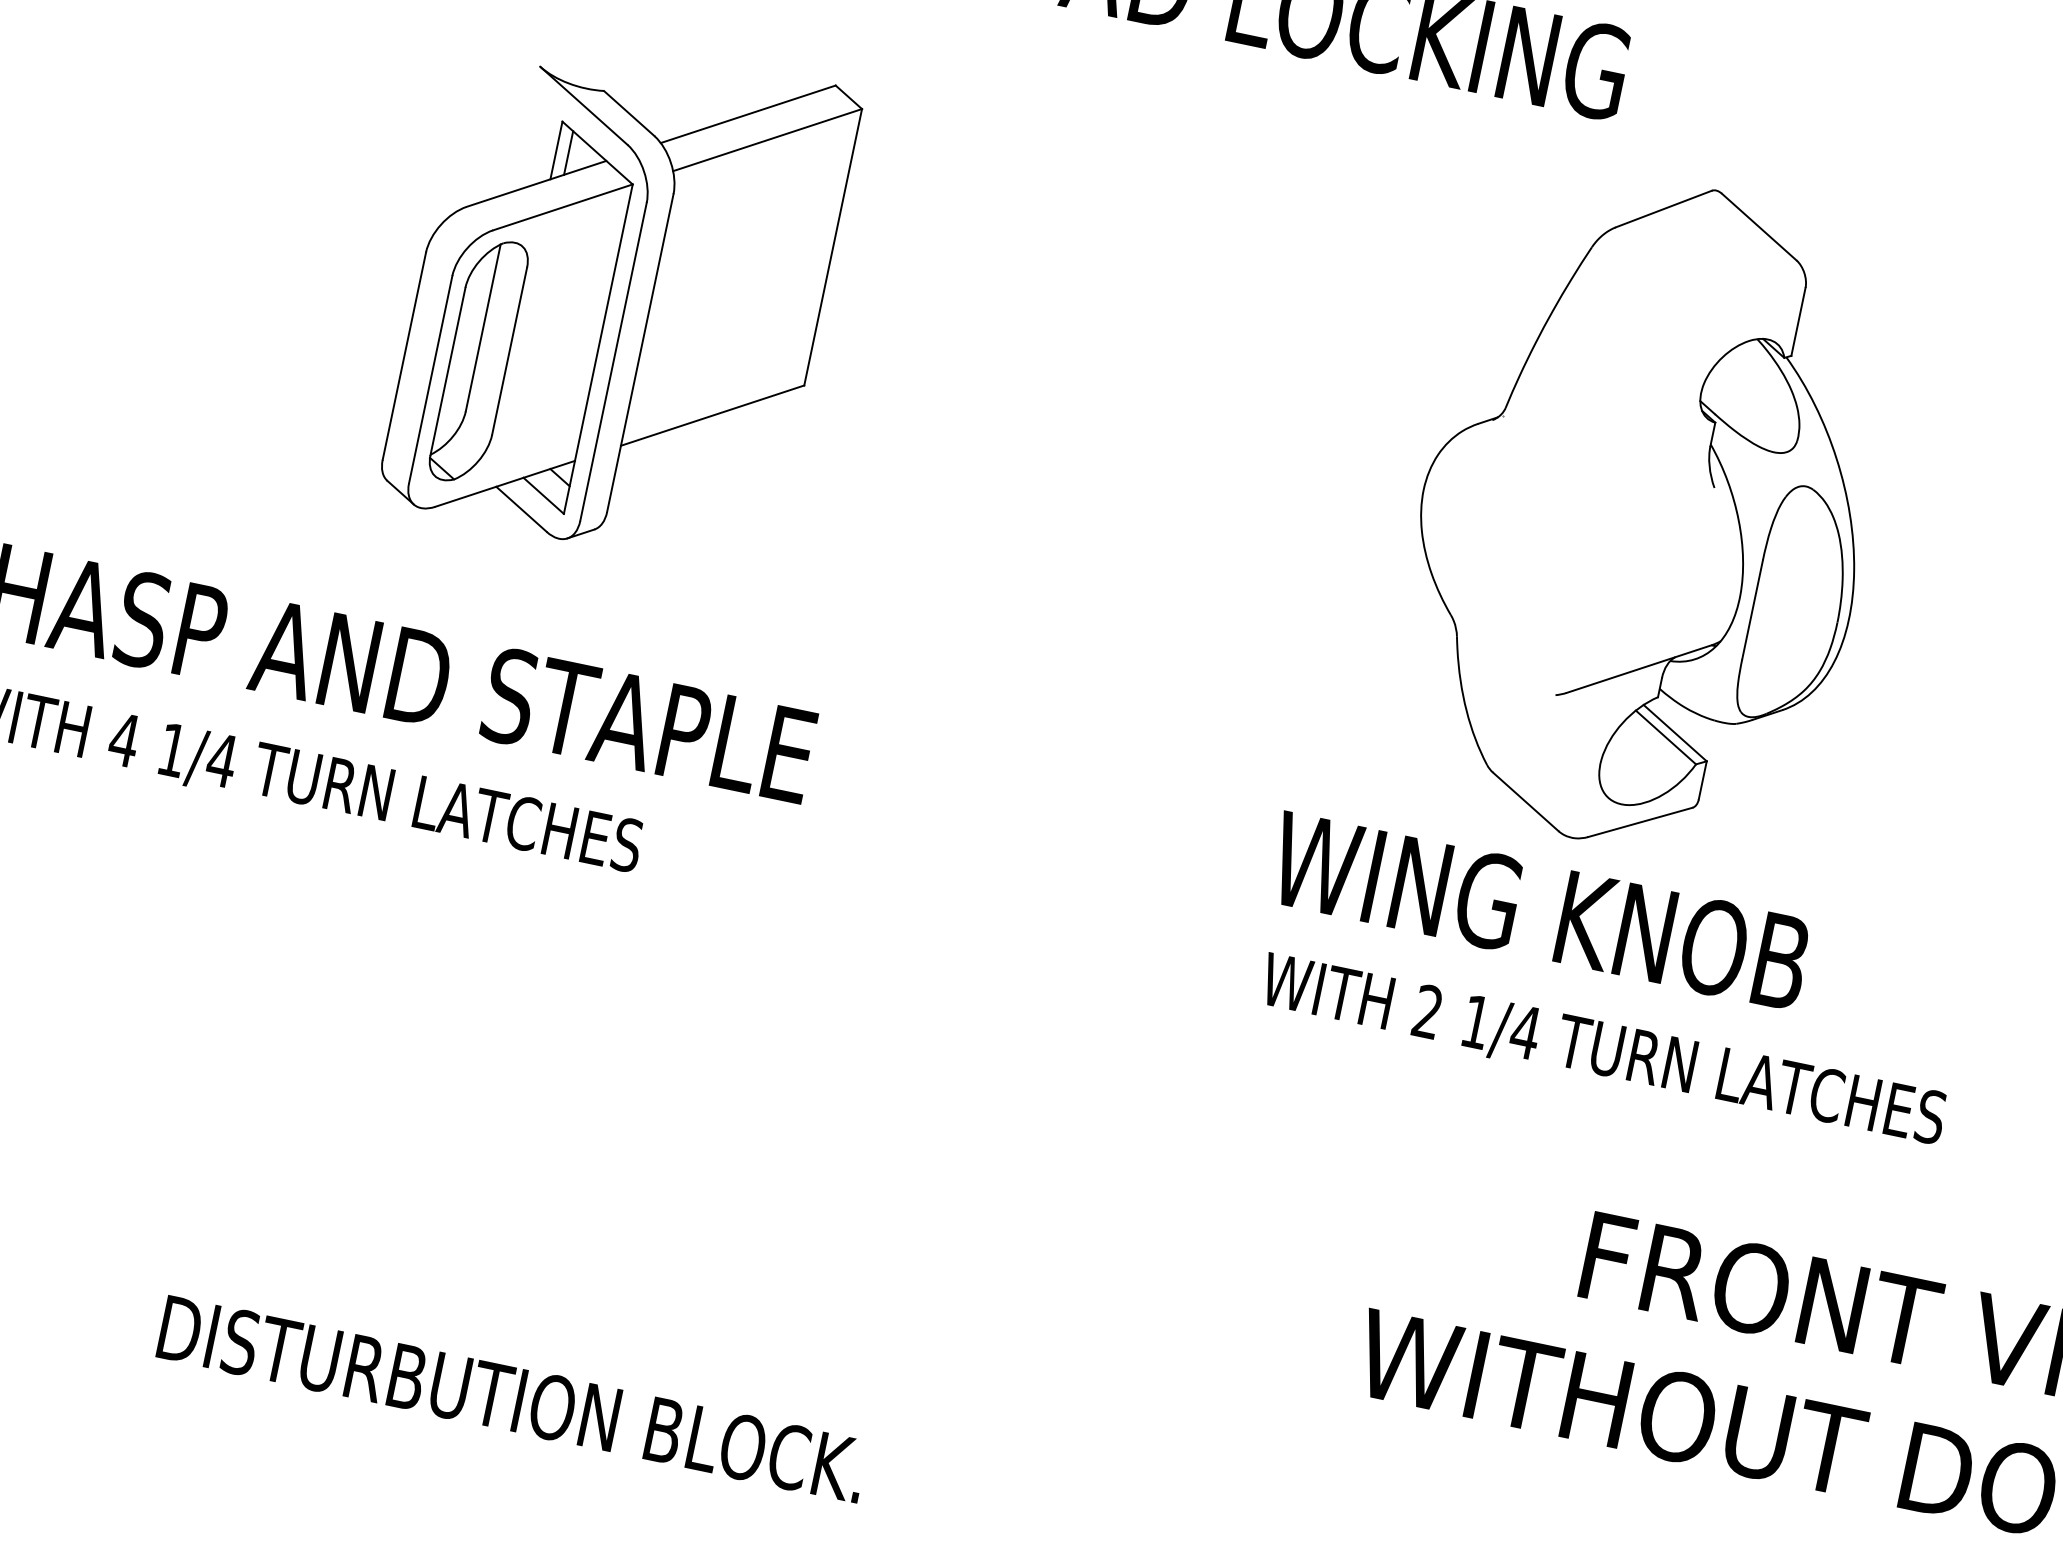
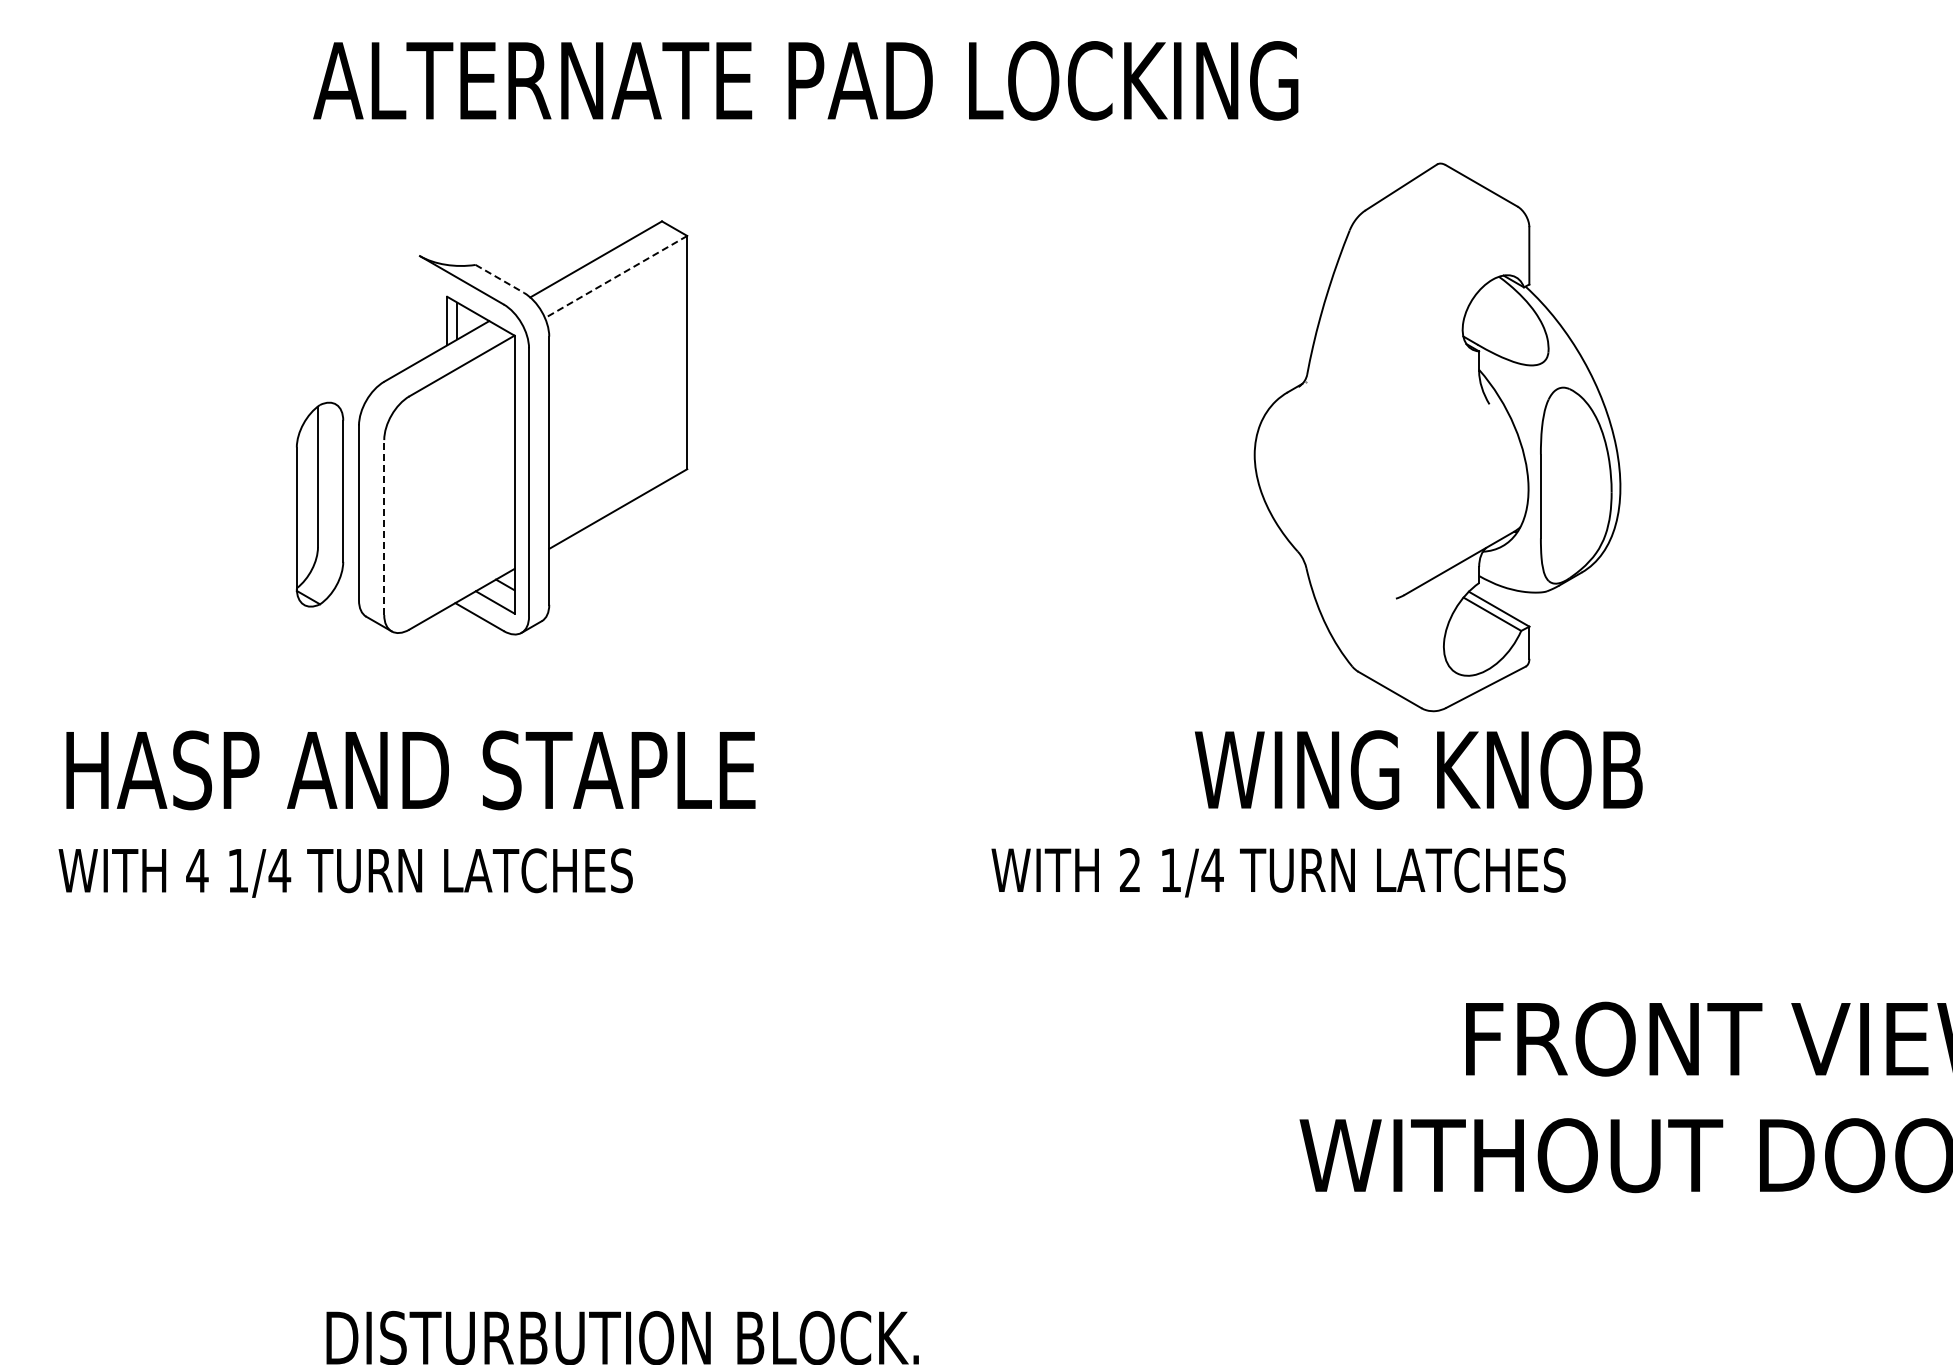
line: (628, 112) -> (499, 278), solid -> dashed
line: (766, 140) -> (615, 277), solid -> dashed
part: (478, 361) -> (319, 504), moved
line: (431, 379) -> (384, 527), solid -> dashed
part: (1644, 514) -> (1437, 437), moved
text: (1539, 910) -> (1418, 769), moved
text: (1603, 1051) -> (1278, 872), moved

